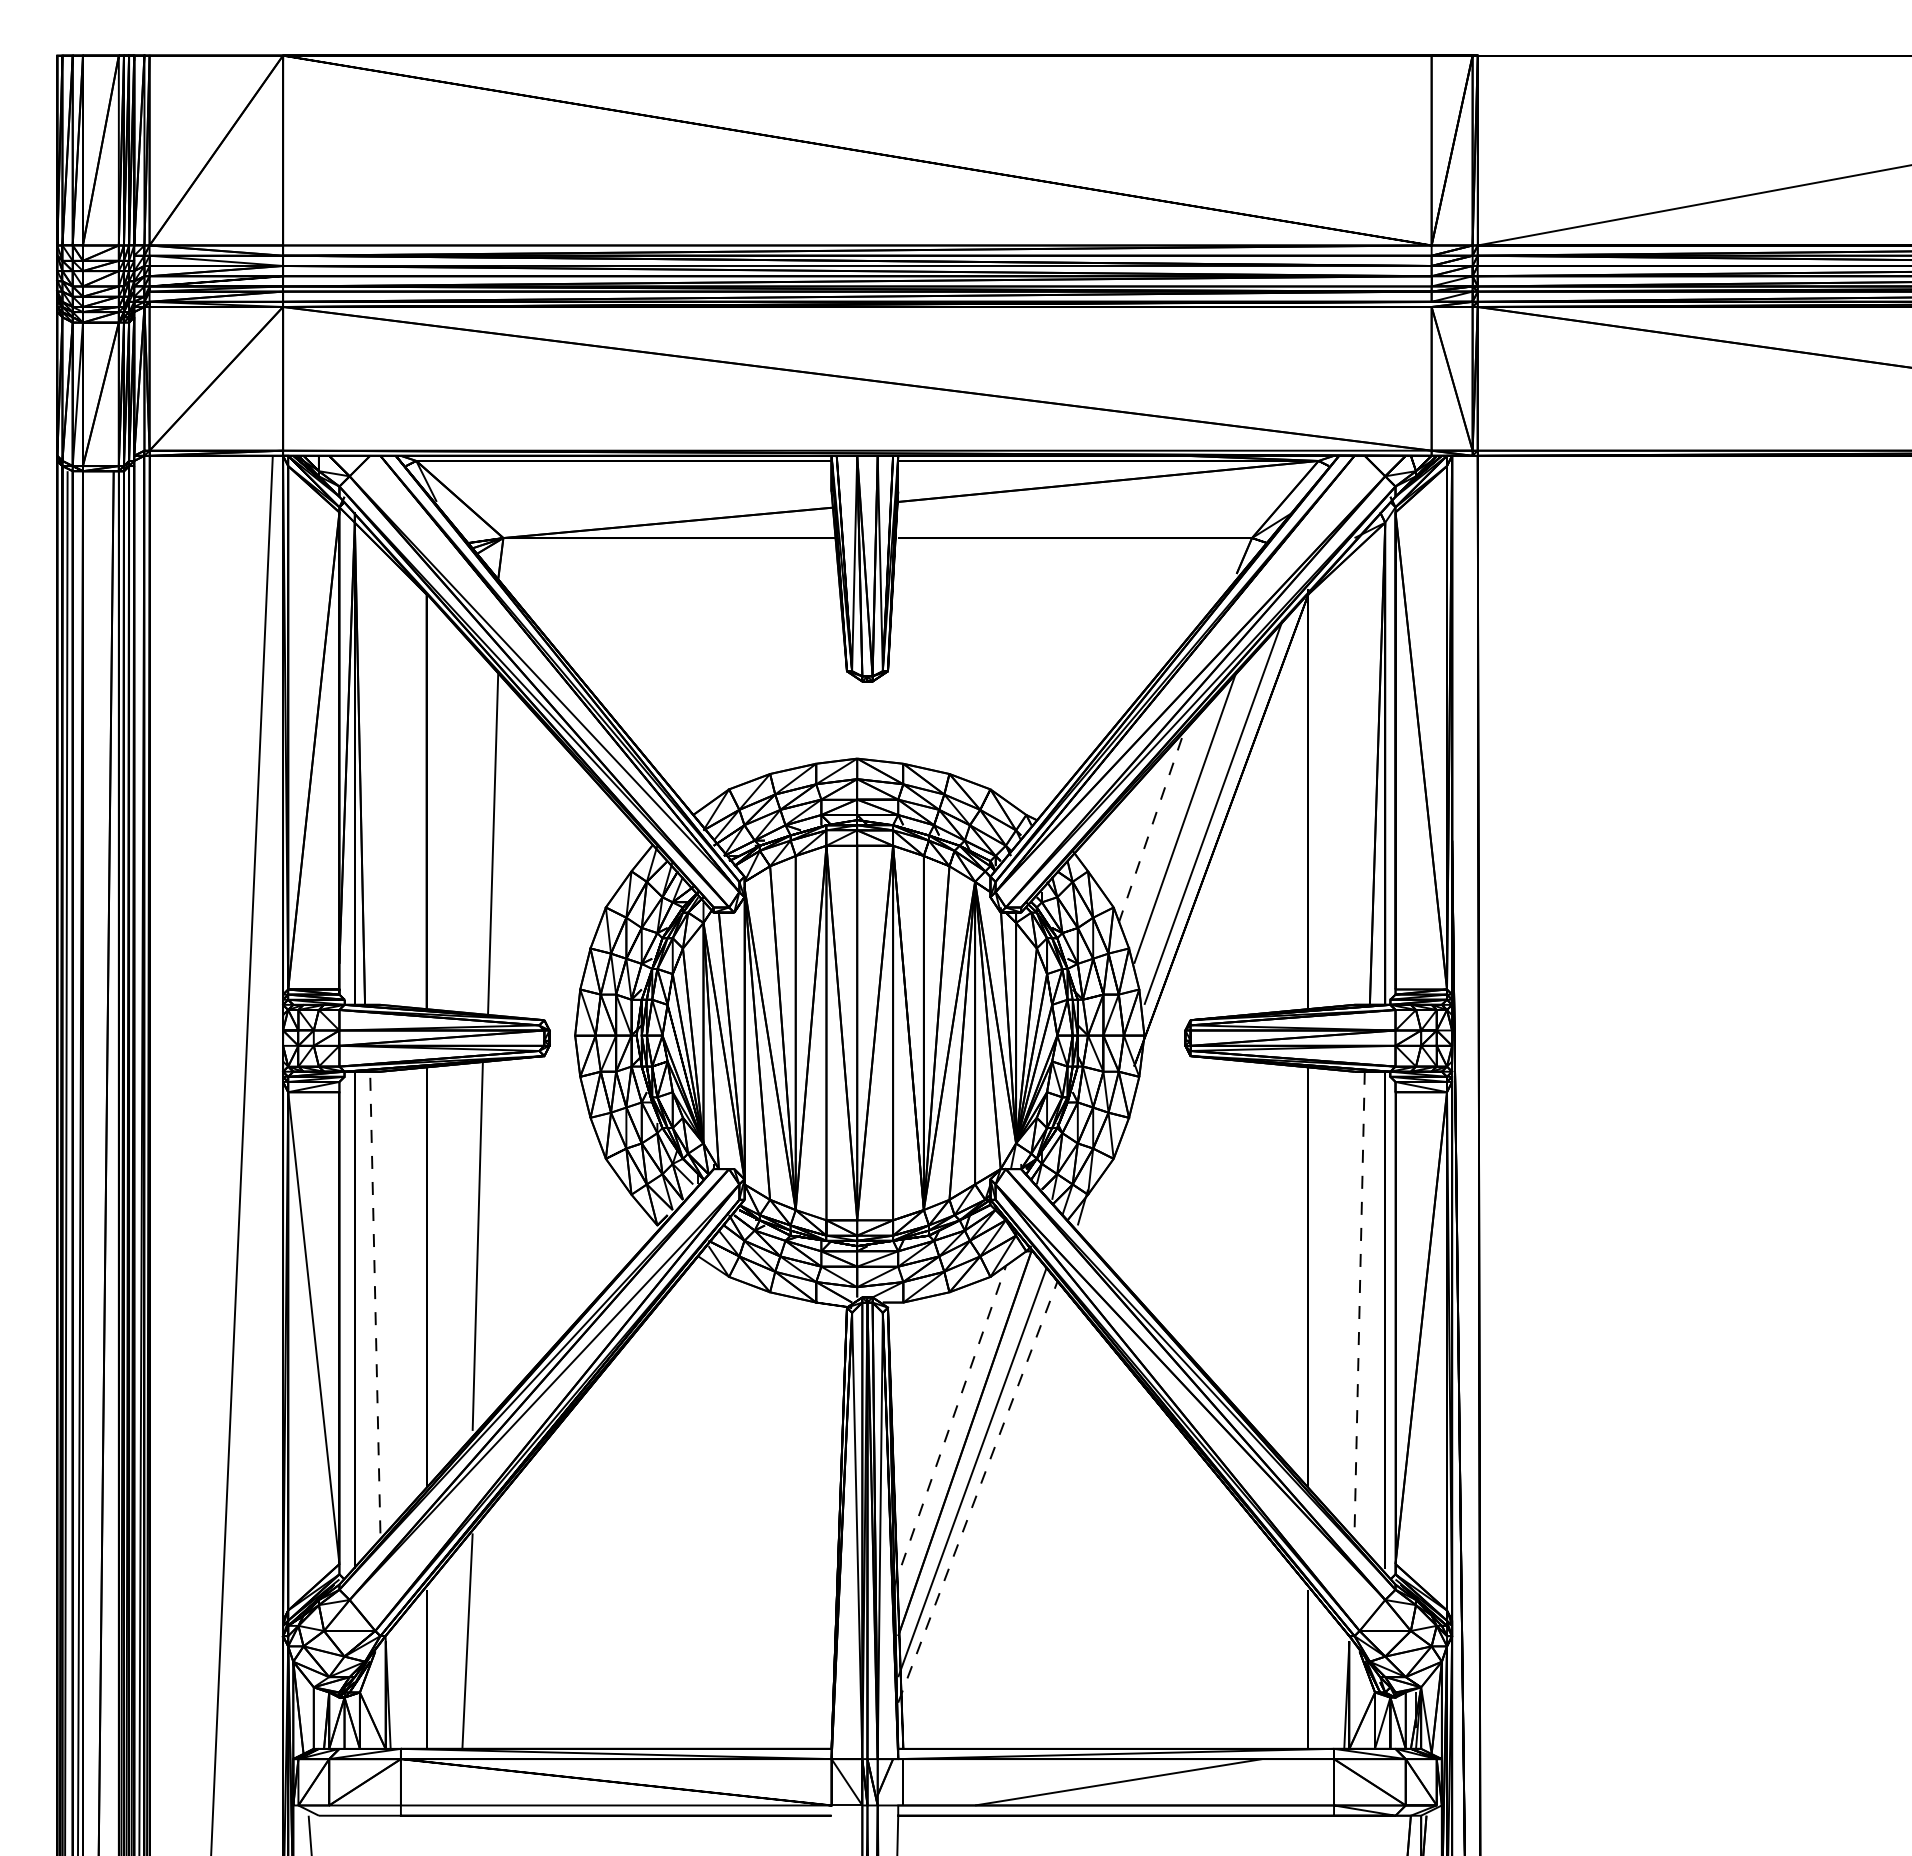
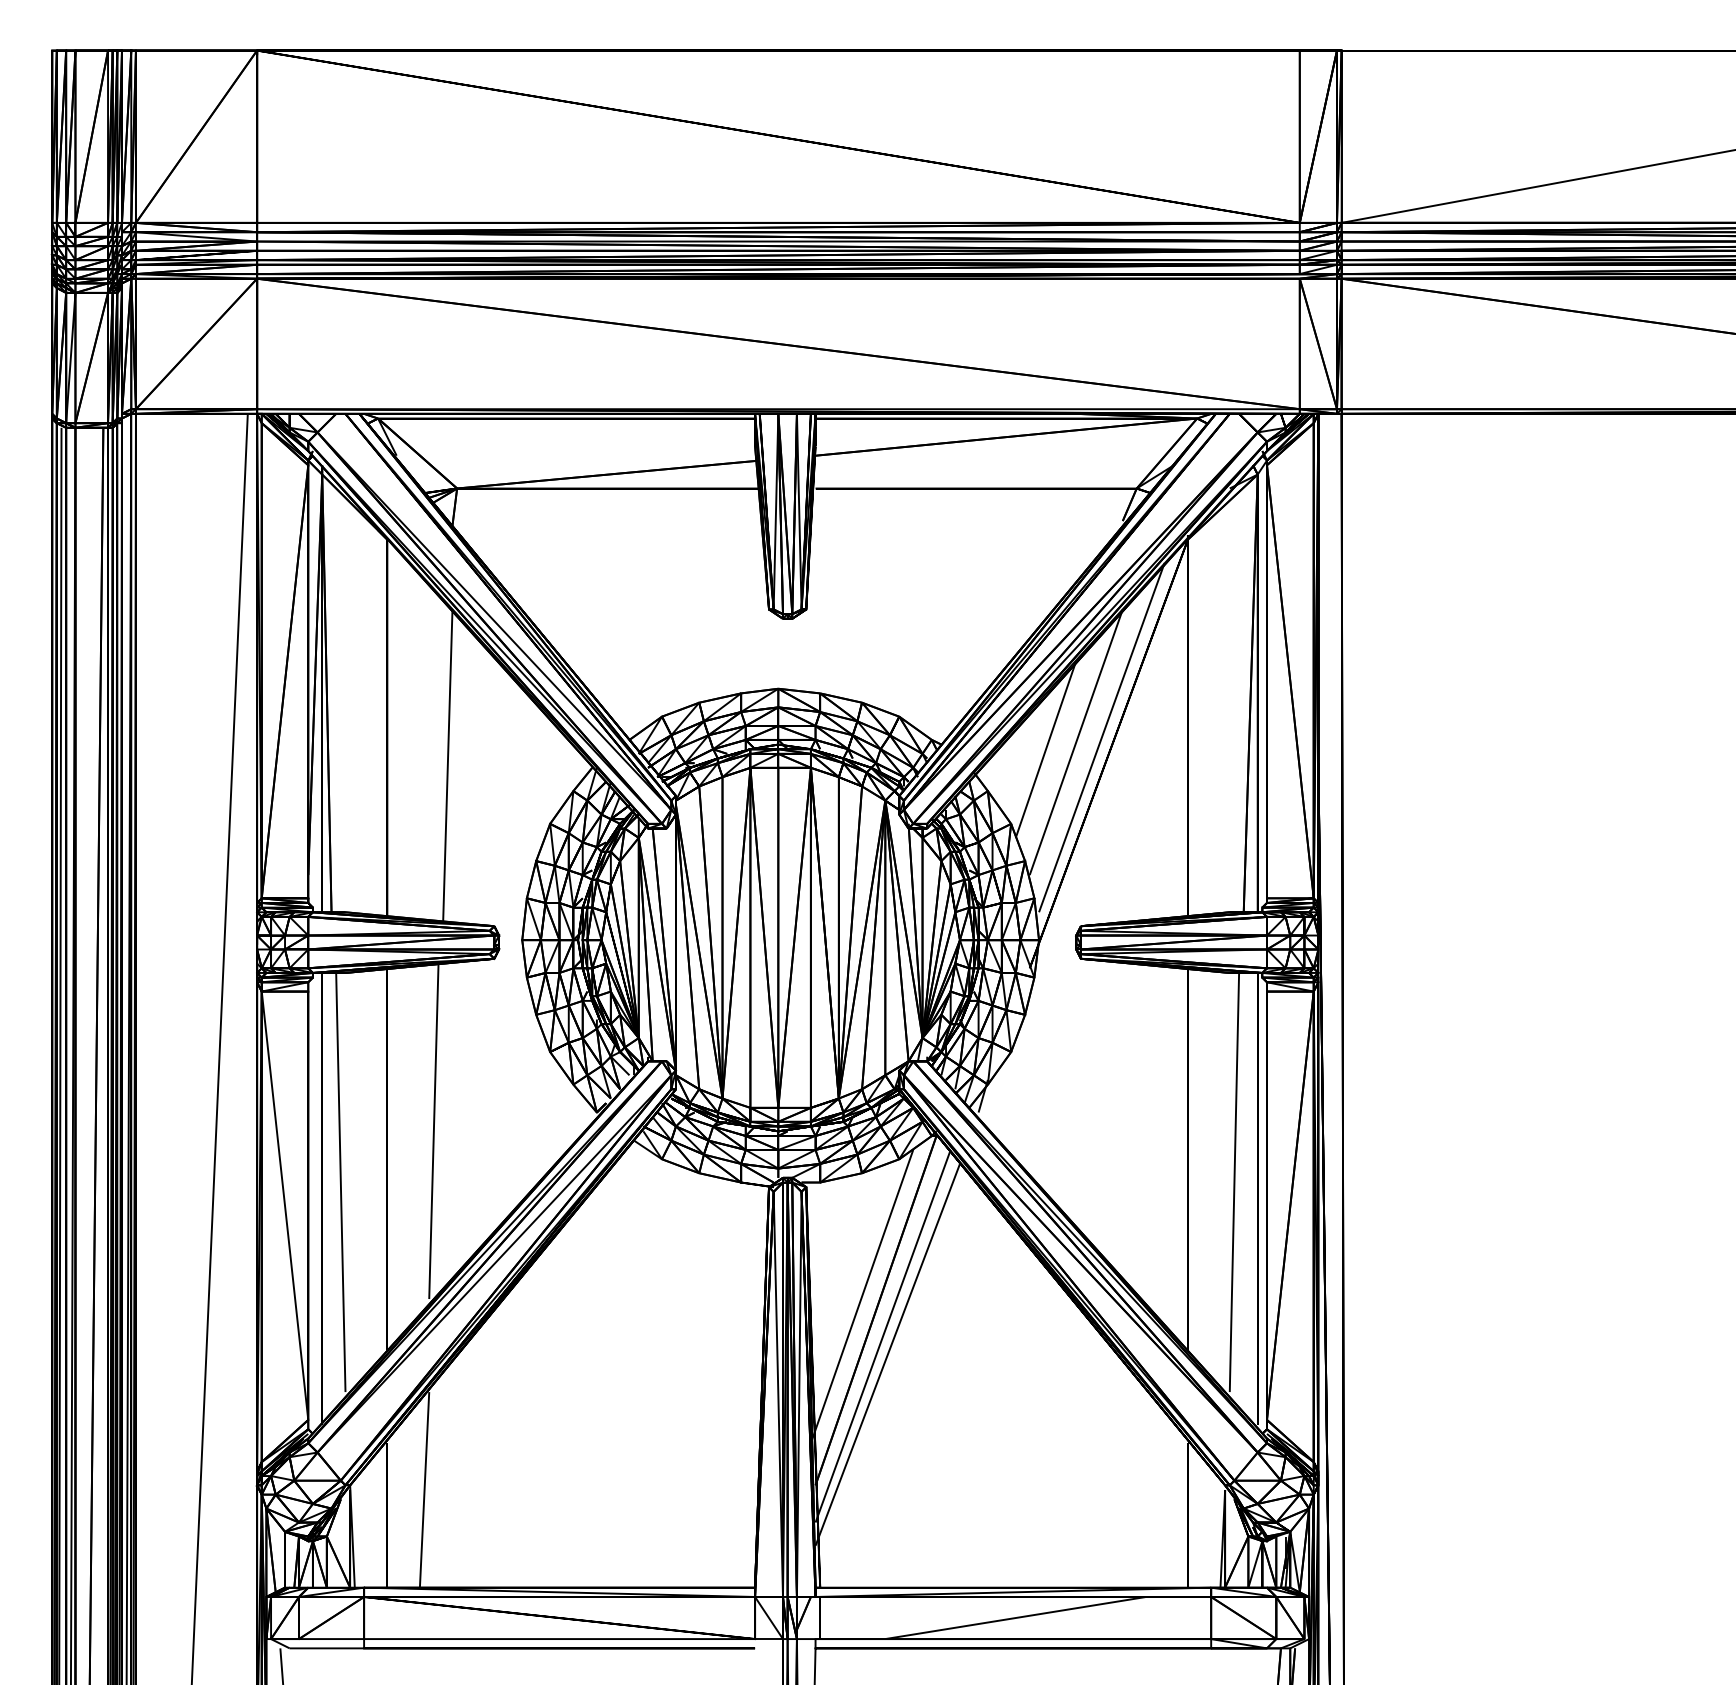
line: (1152, 824) -> (1046, 748), dashed -> solid
line: (375, 1302) -> (341, 1182), dashed -> solid
line: (1359, 1302) -> (1234, 1182), dashed -> solid
line: (949, 1427) -> (862, 1295), dashed -> solid
line: (977, 1492) -> (887, 1354), dashed -> solid

